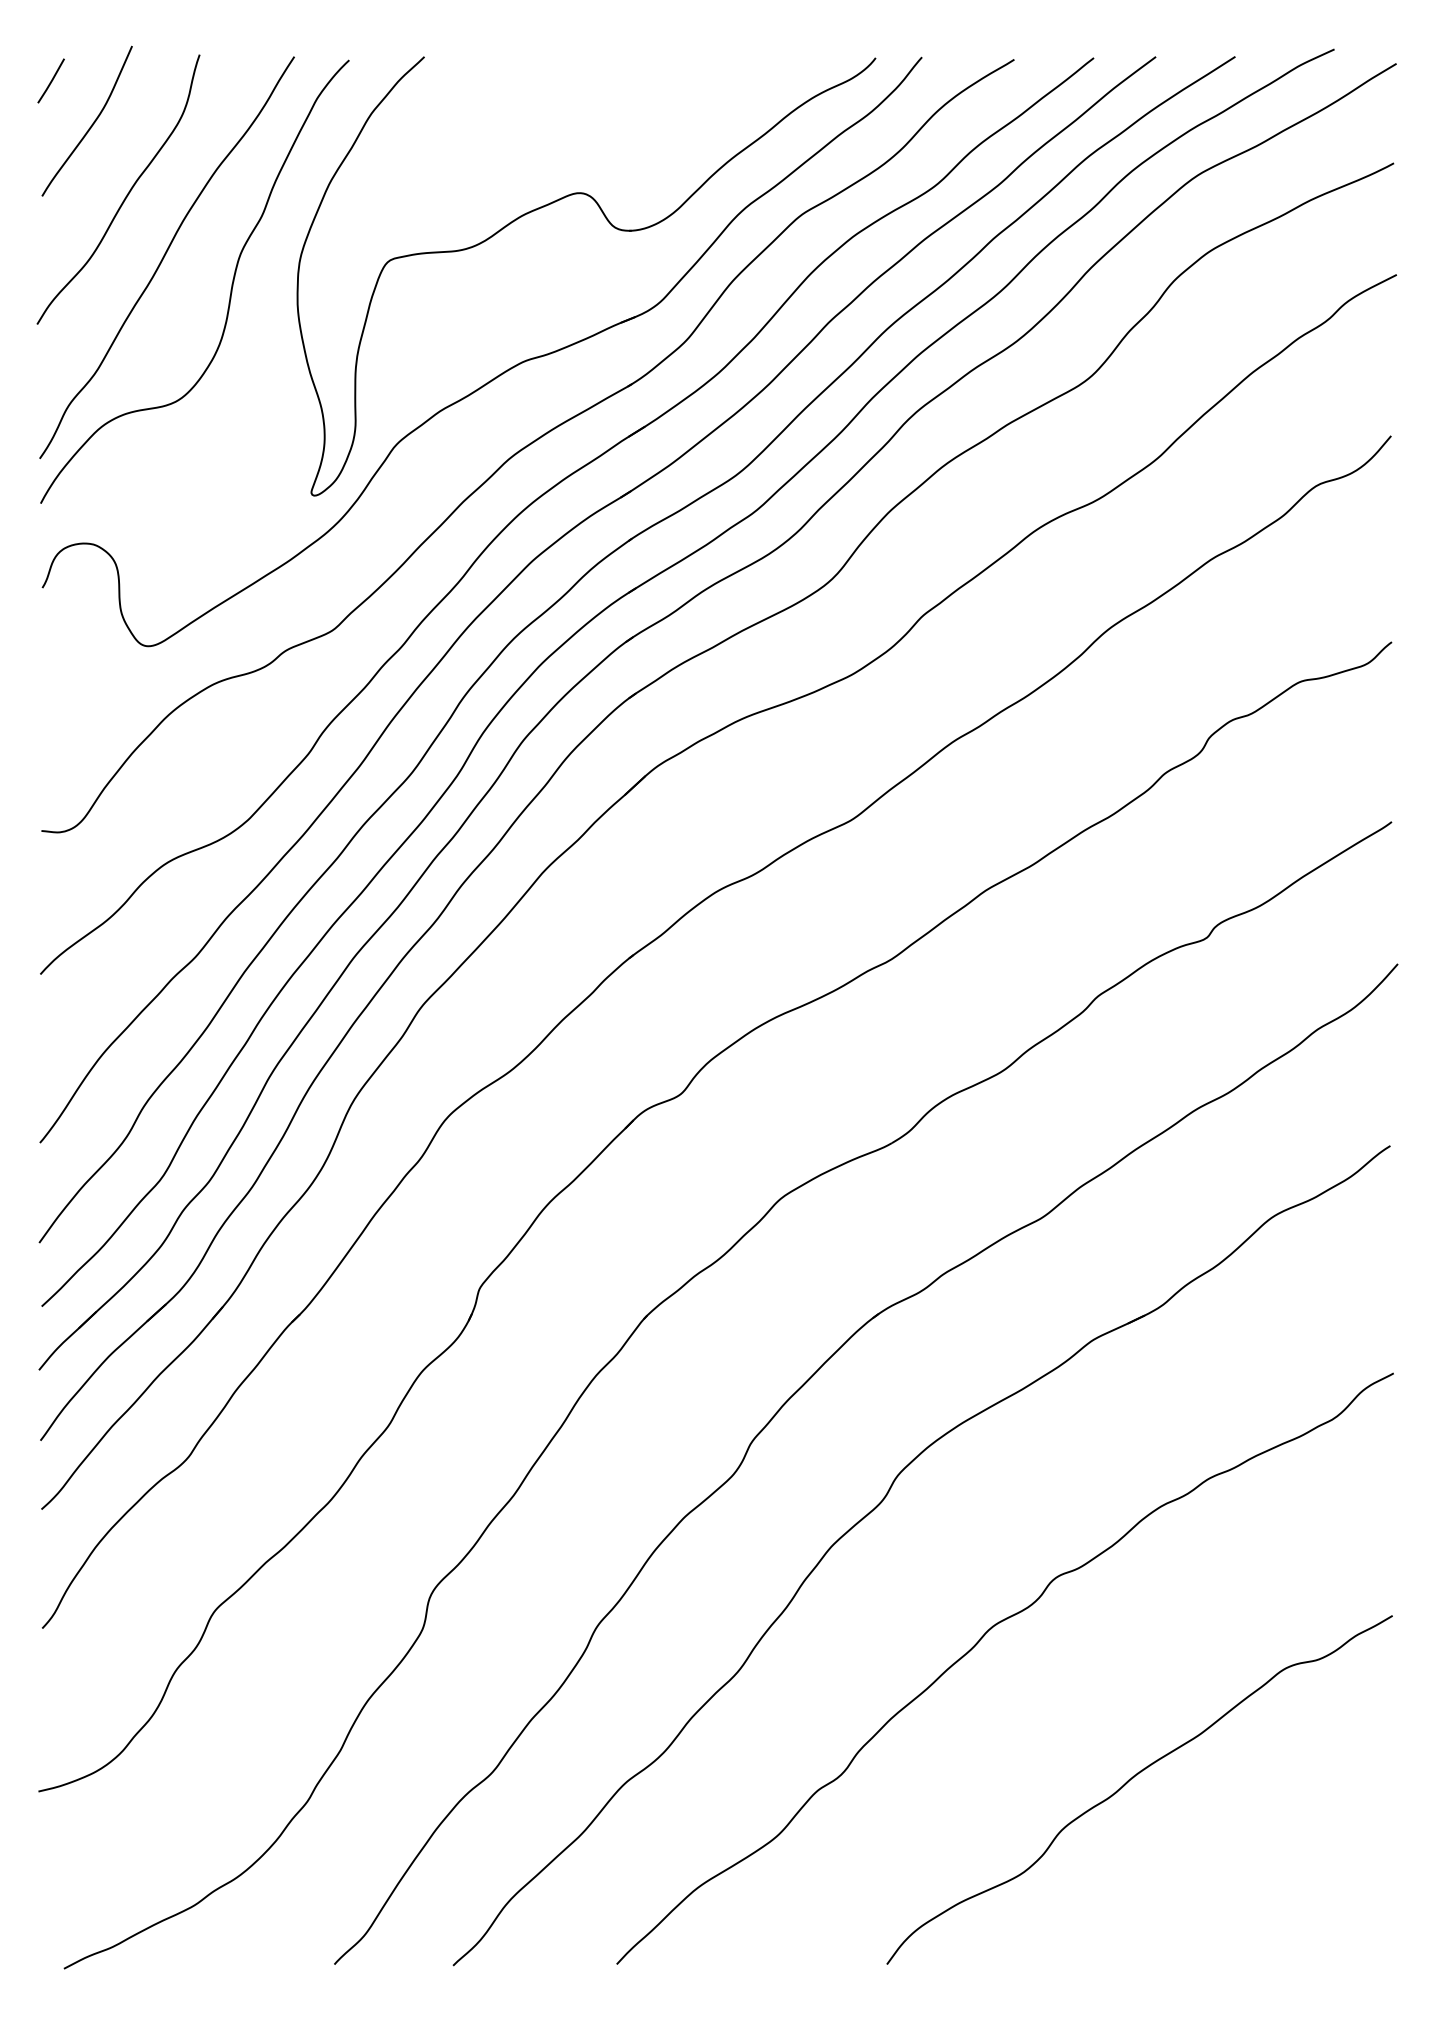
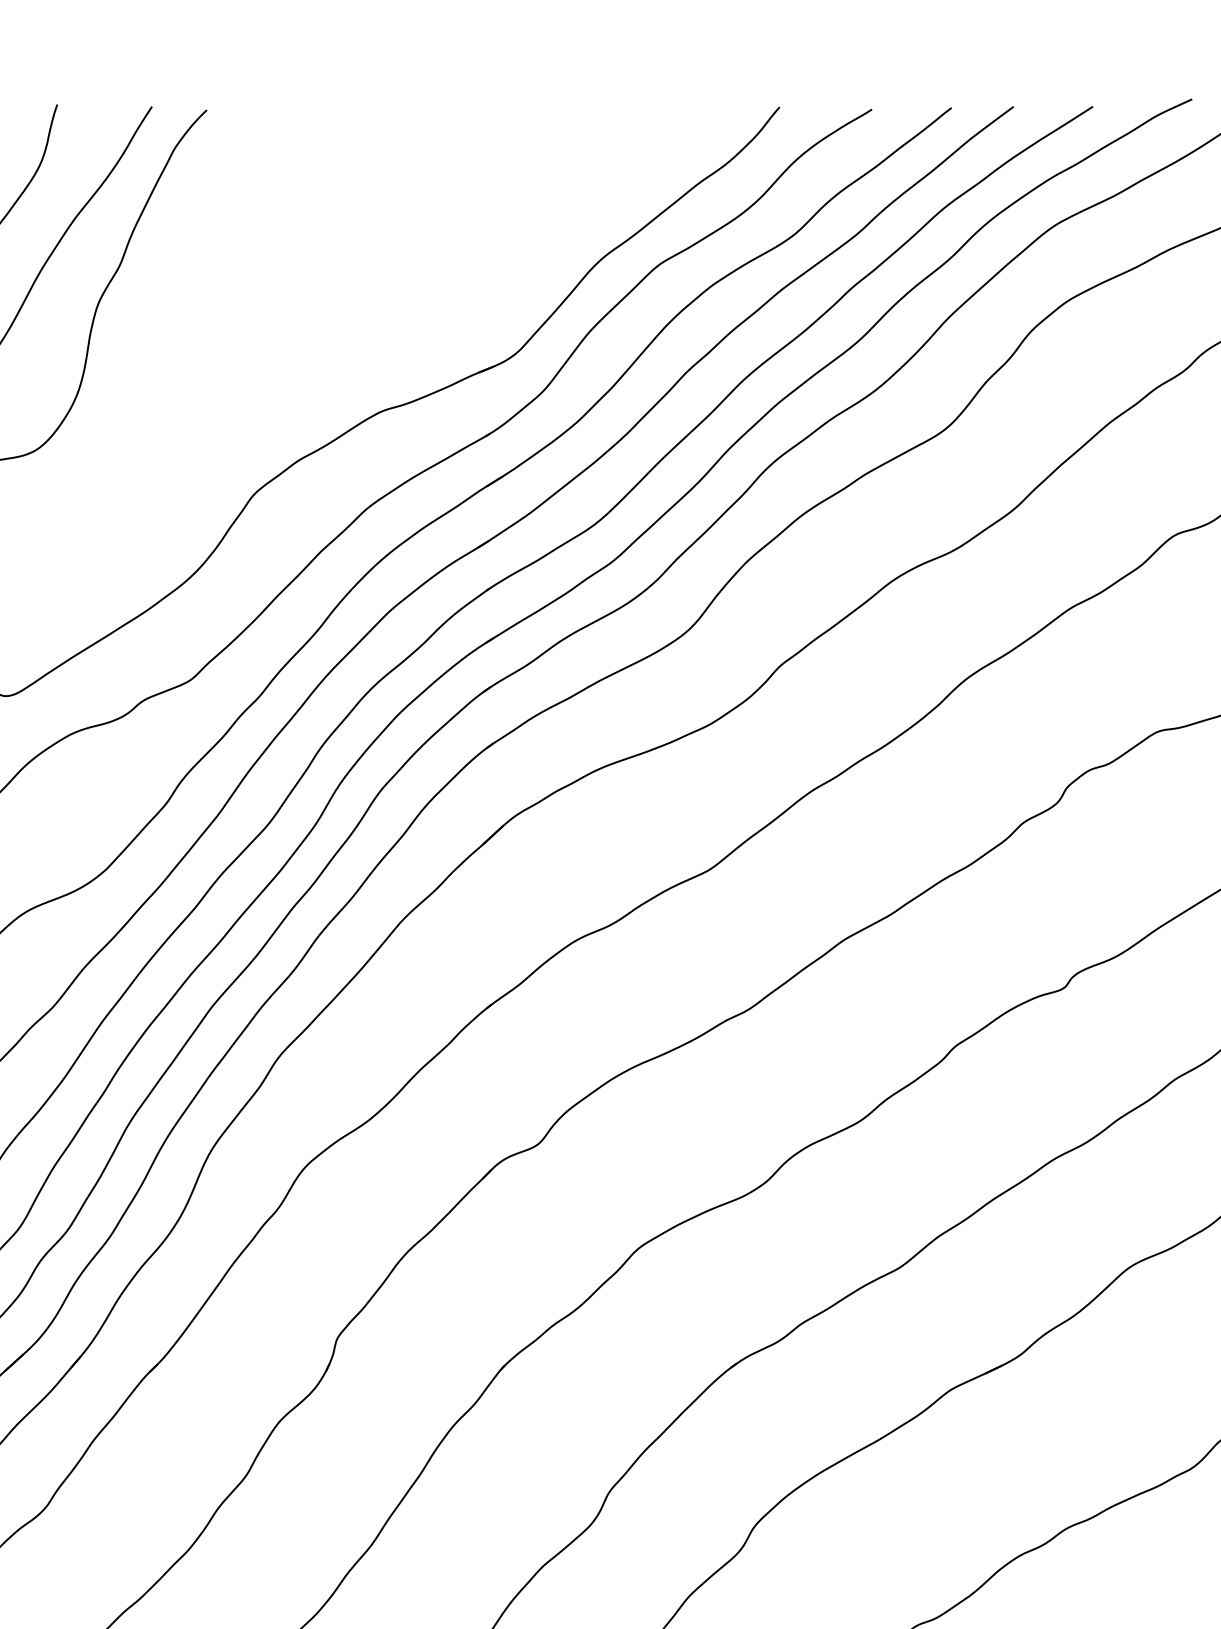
part: (614, 228) -> (472, 278), removed

